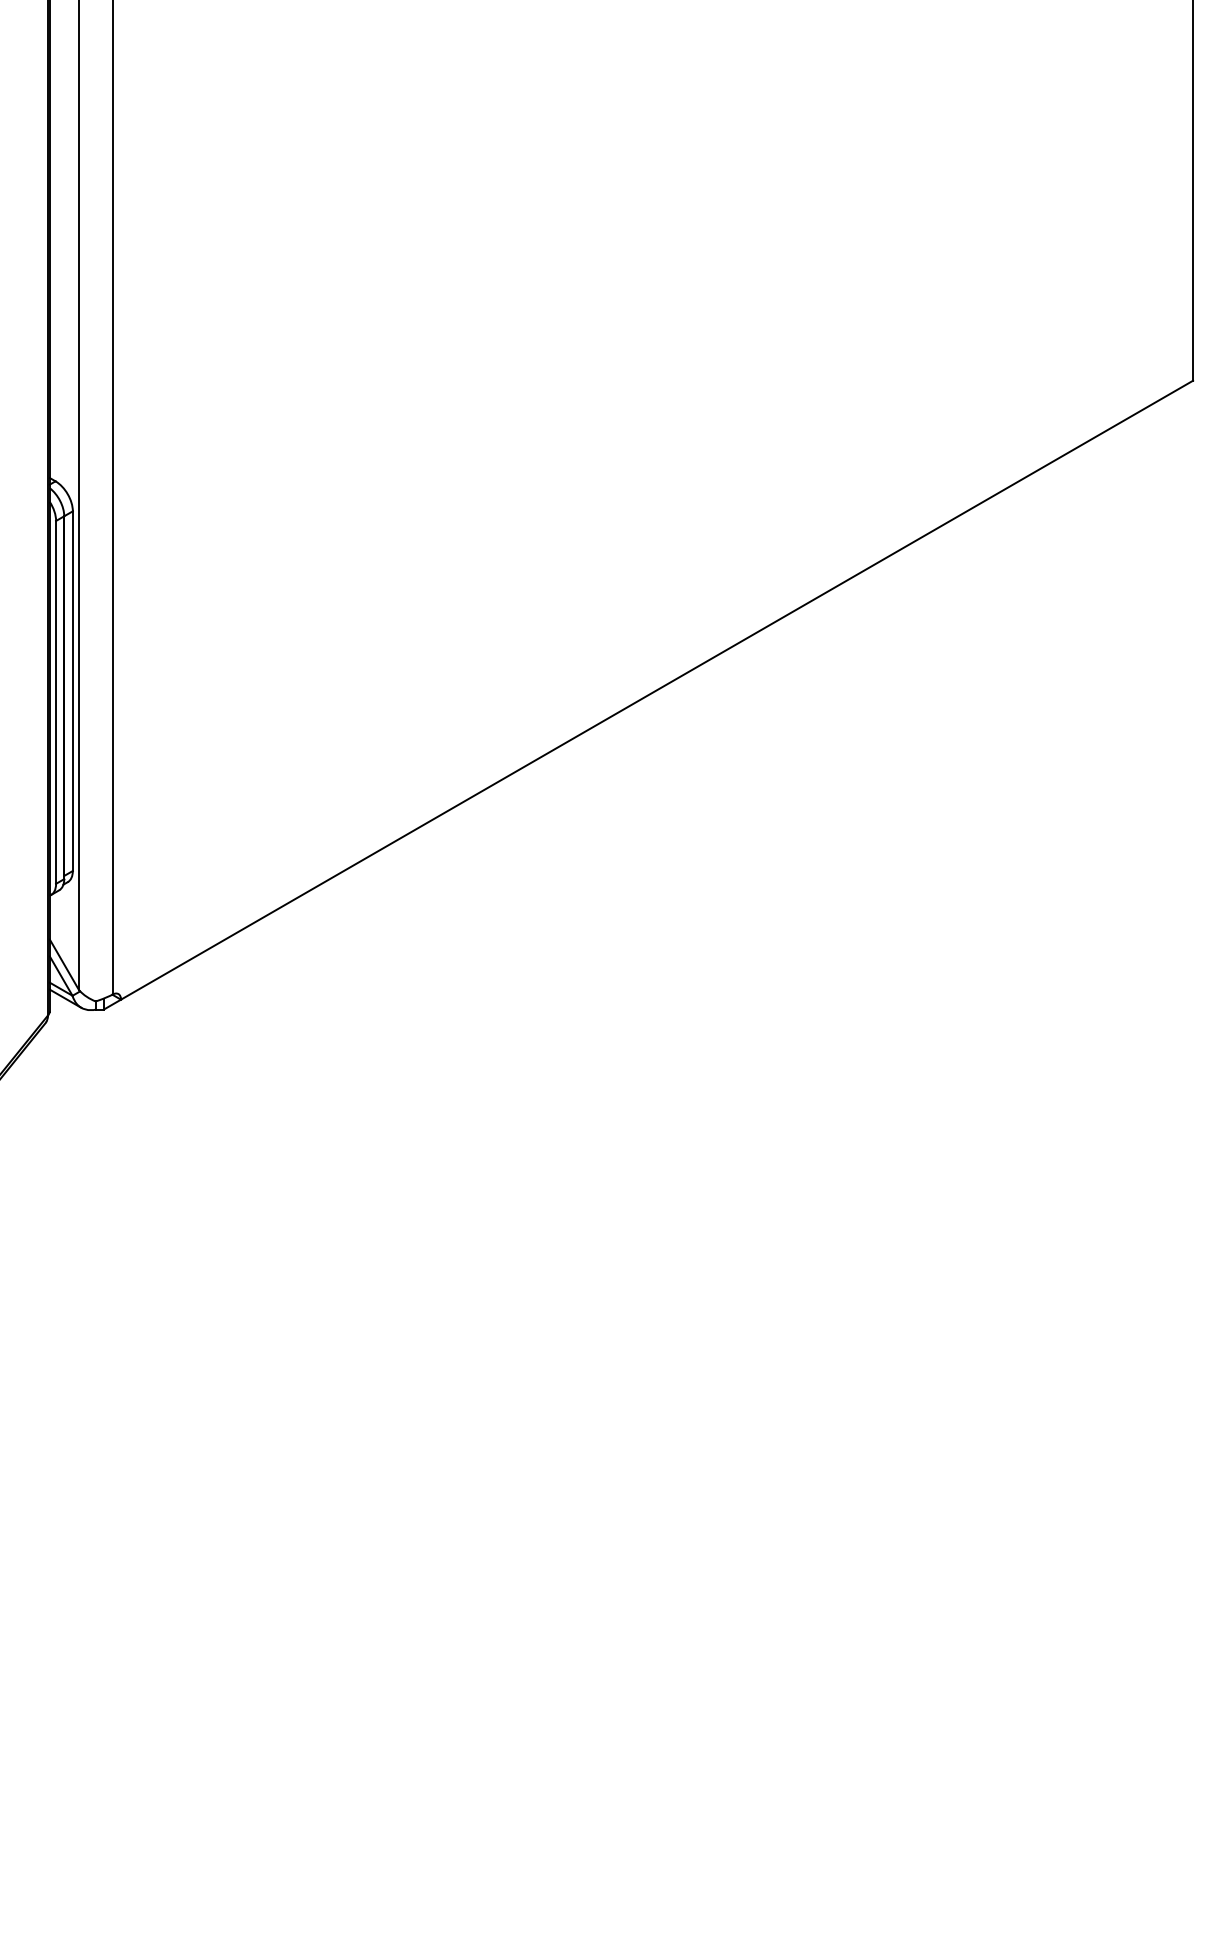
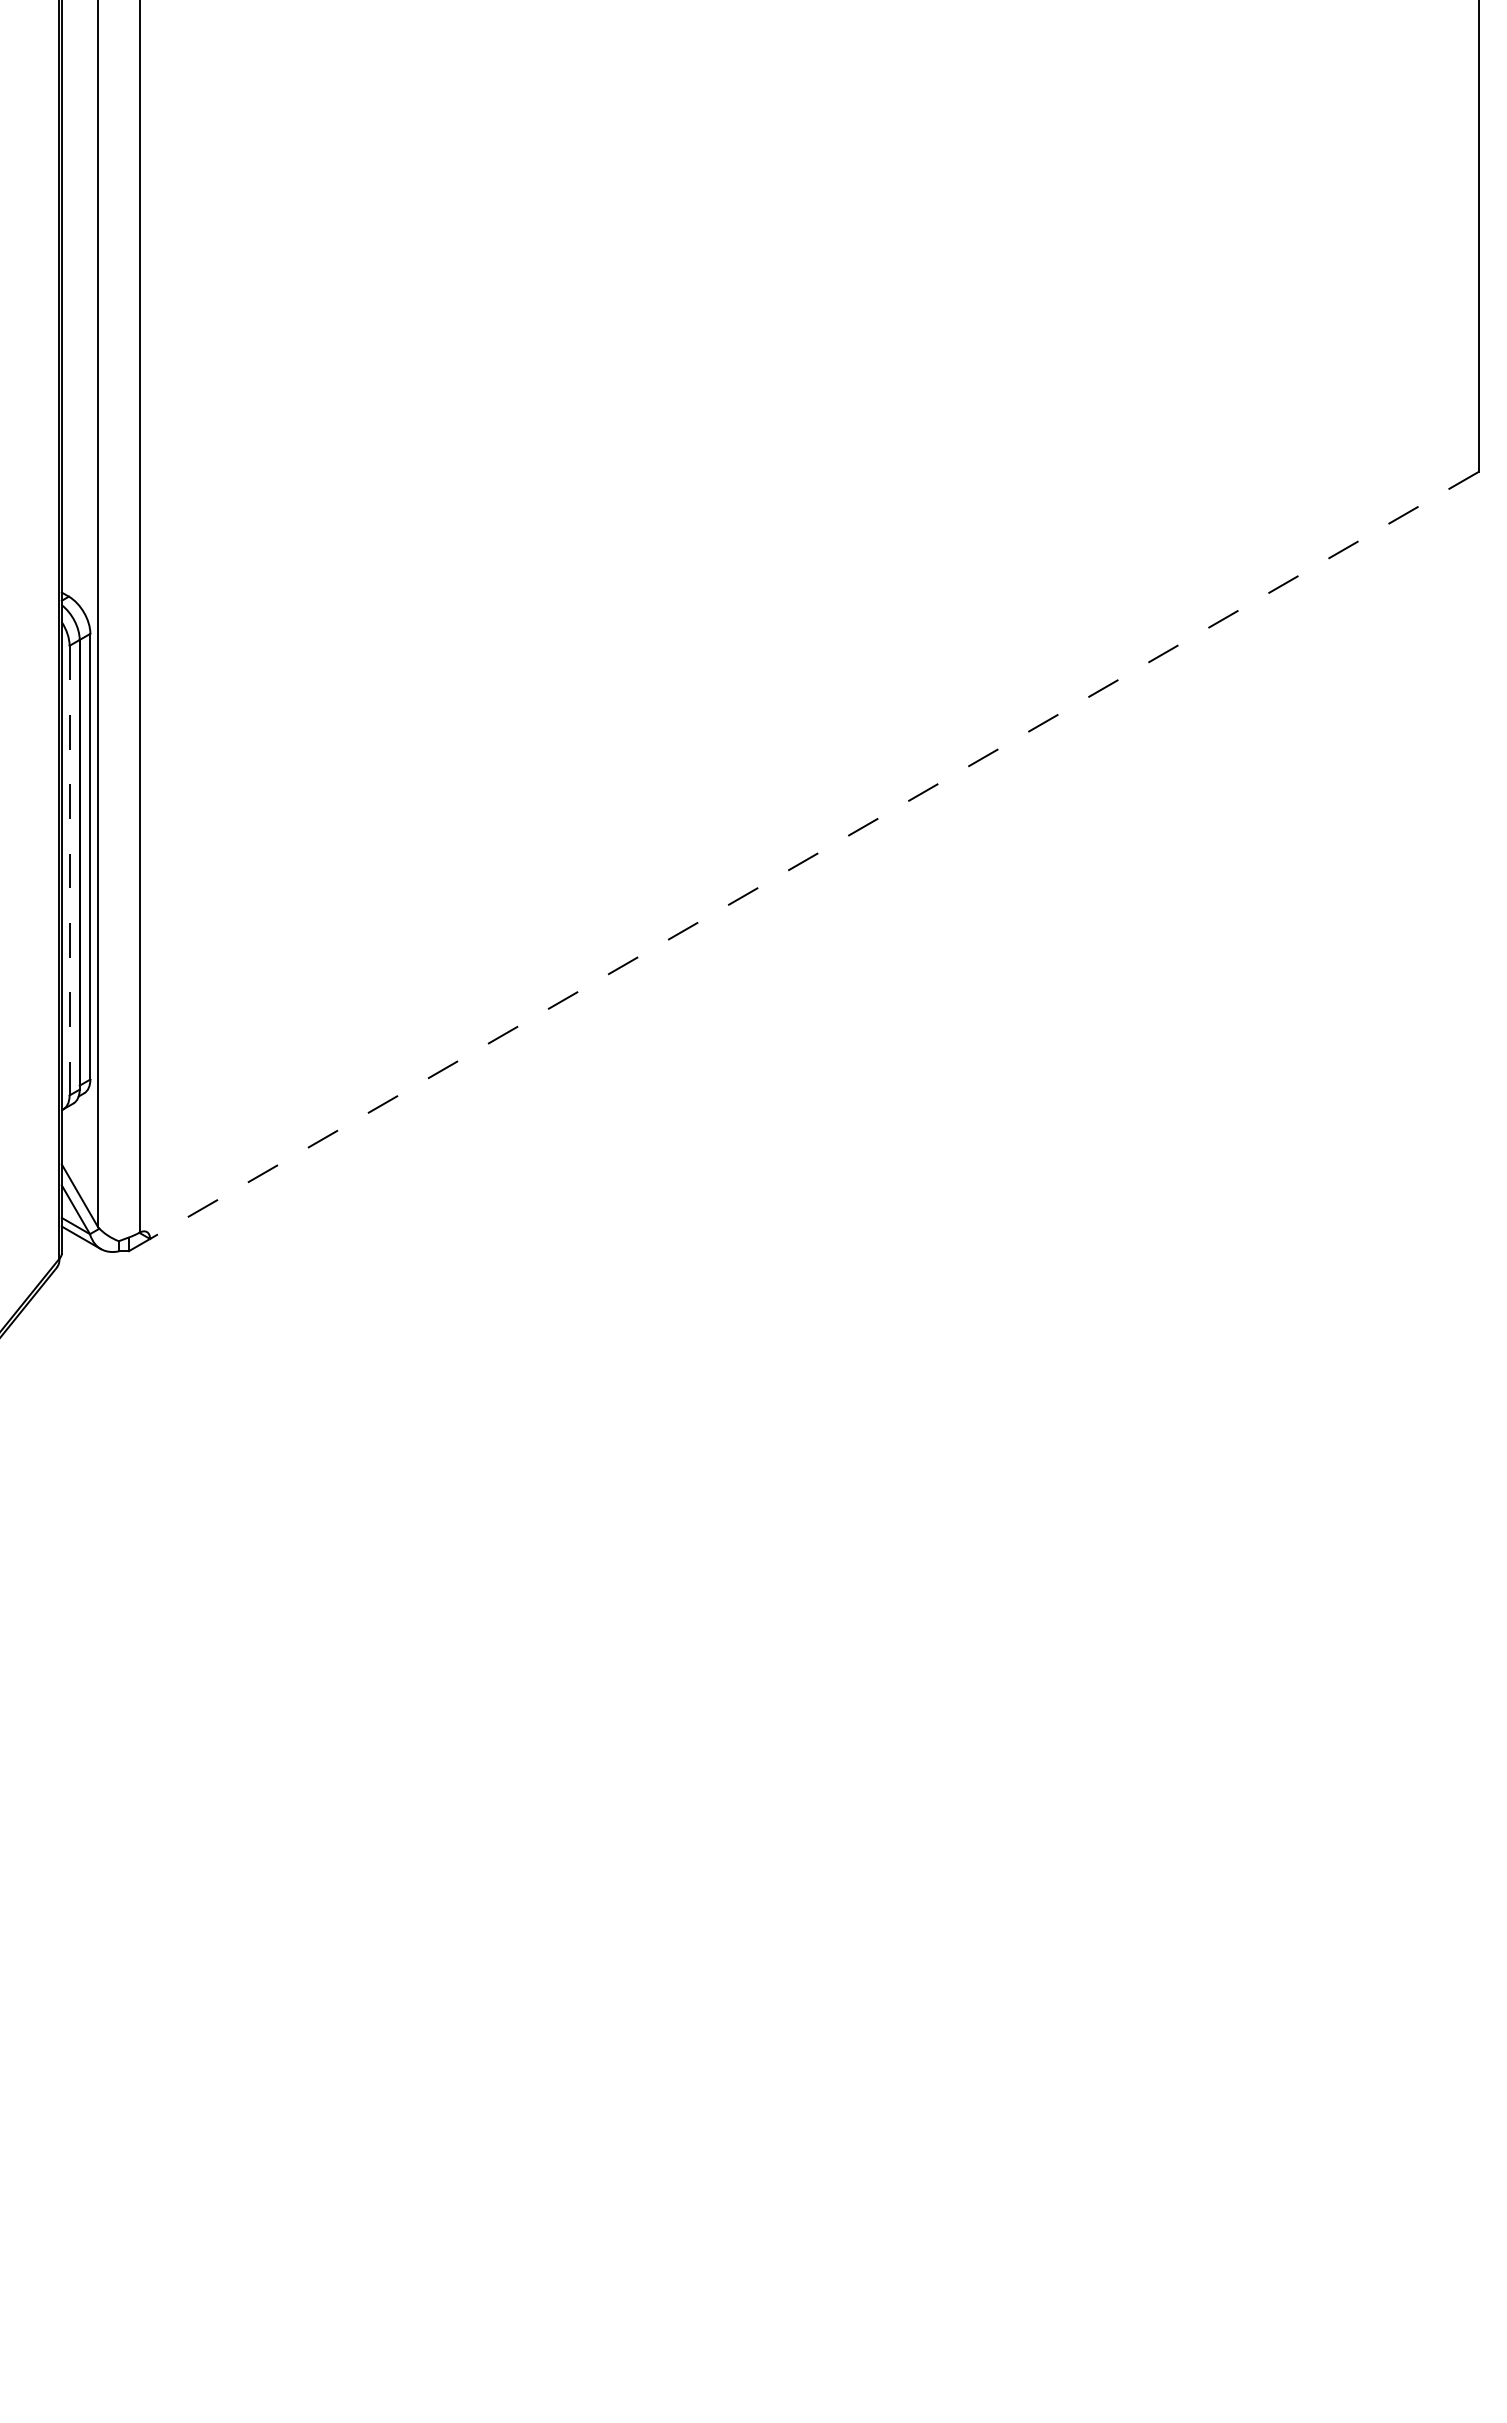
line: (657, 690) -> (814, 855), solid -> dashed
line: (56, 702) -> (69, 870), solid -> dashed

